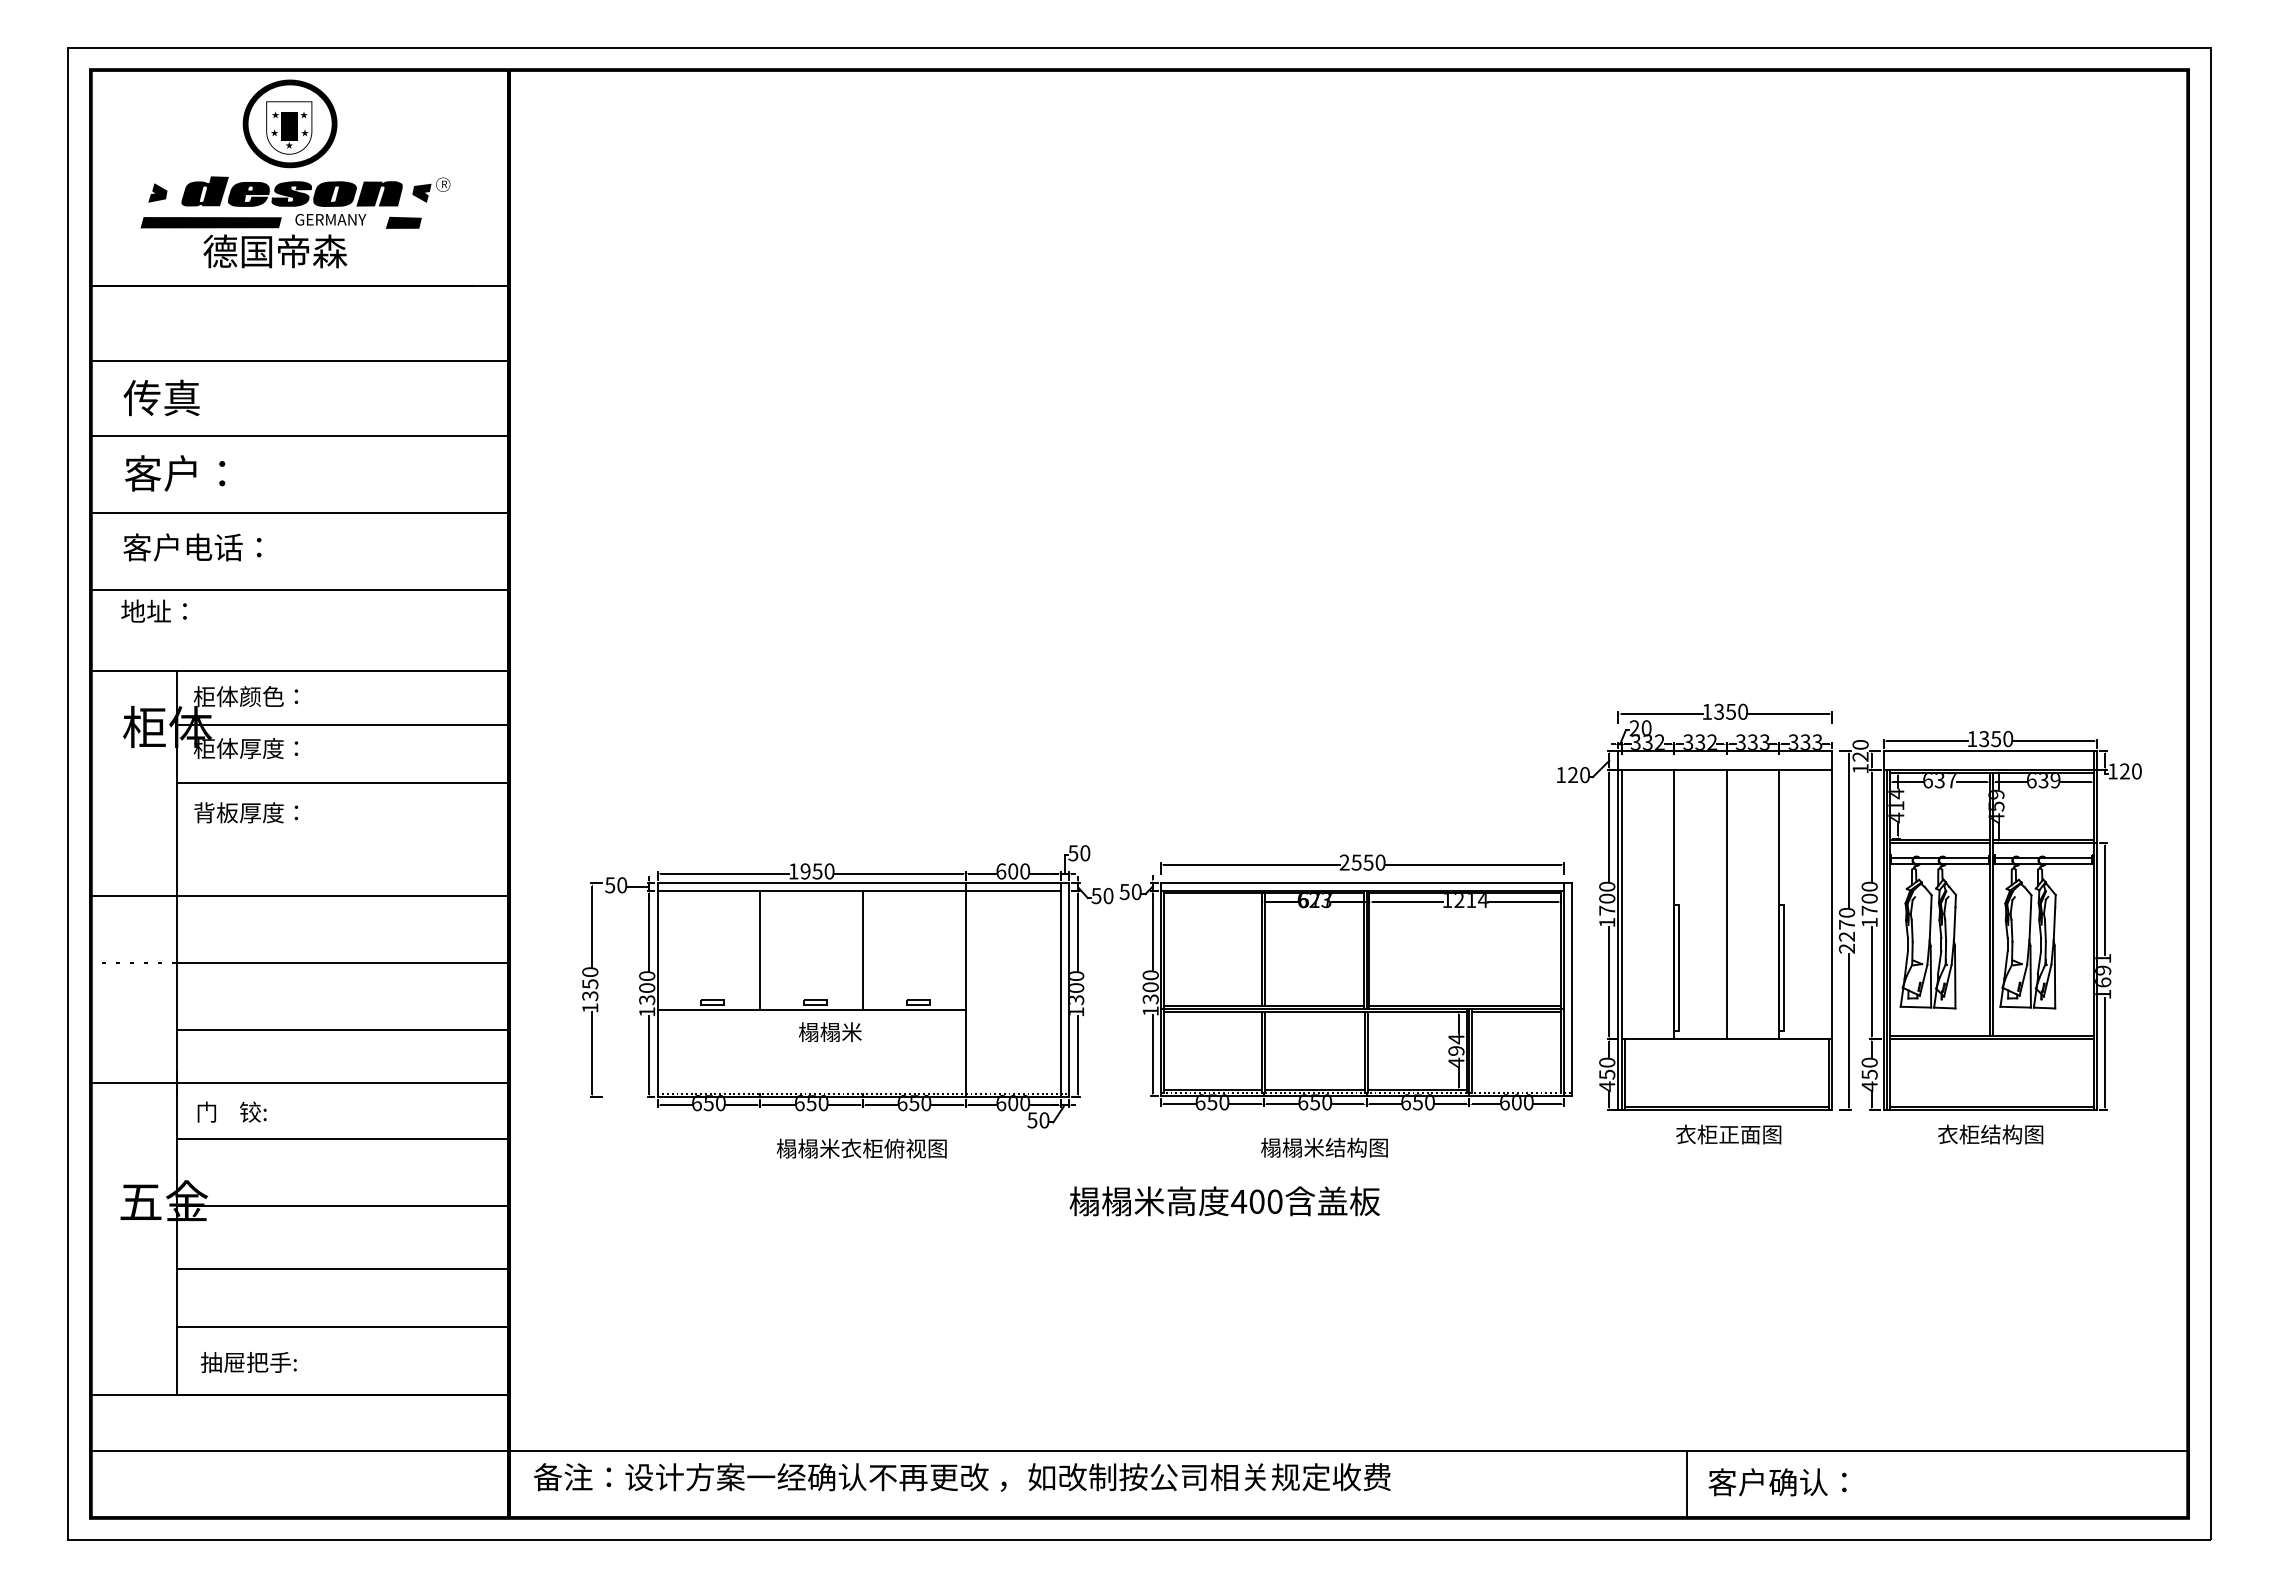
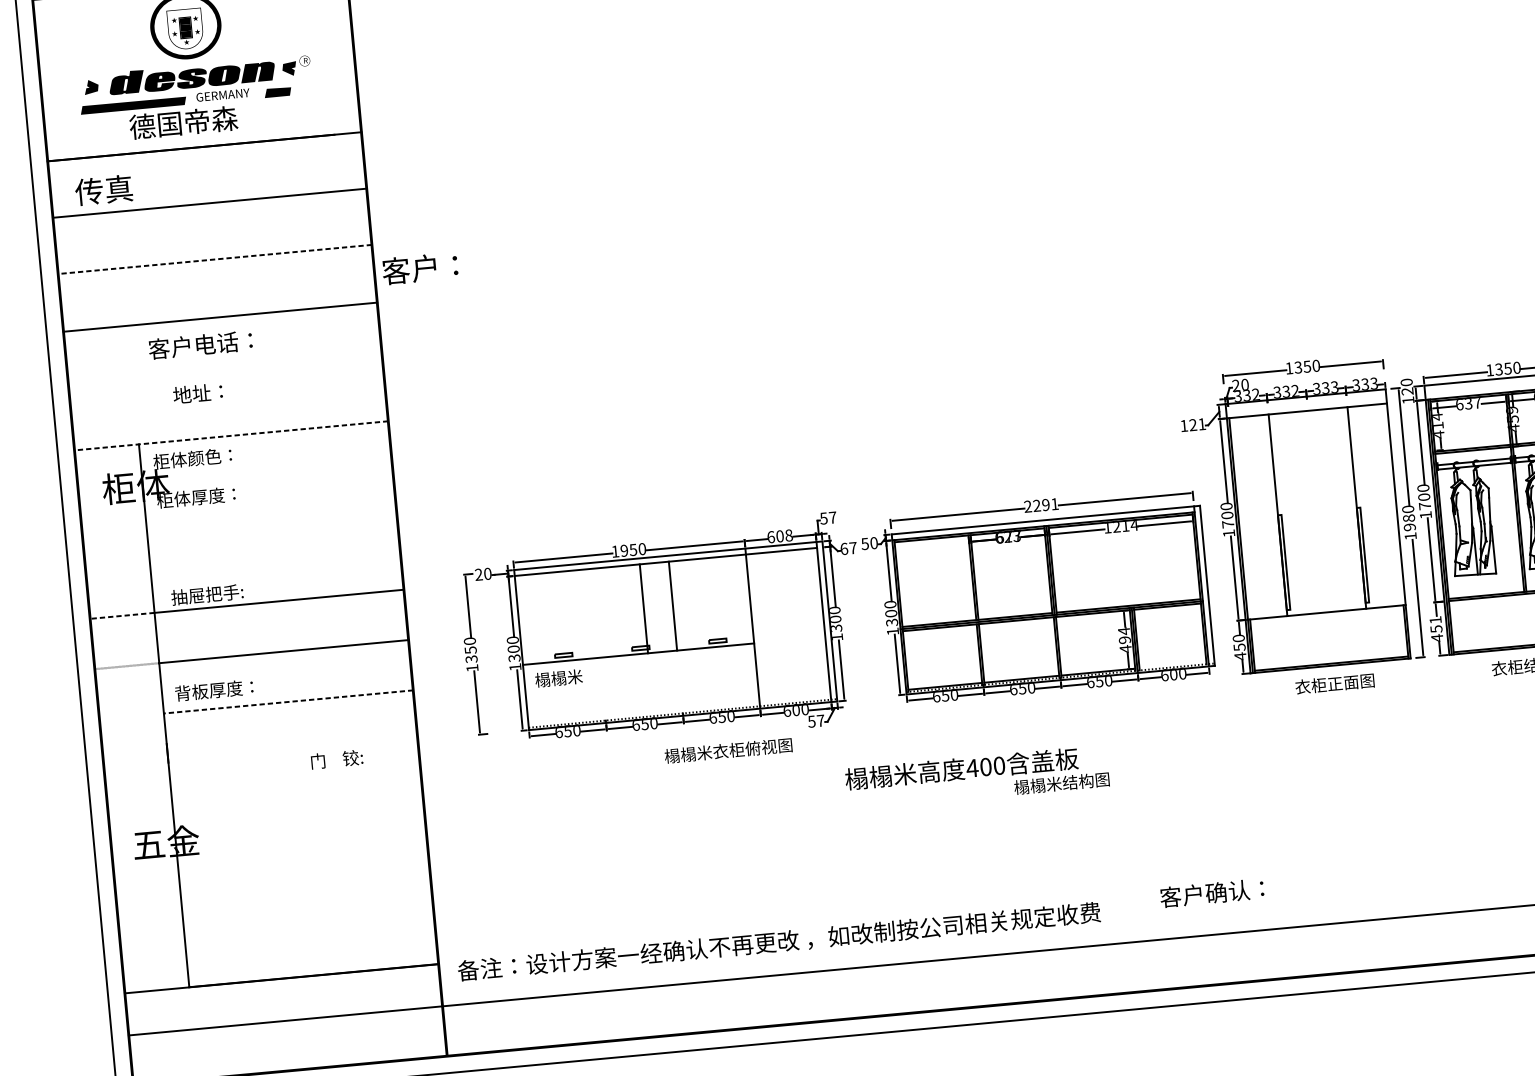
text: (161, 397) -> (103, 189), moved
line: (300, 436) -> (215, 259), solid -> dashed
text: (175, 473) -> (420, 268), moved
text: (192, 547) -> (200, 345), moved
line: (299, 590) -> (225, 375), removed
text: (153, 610) -> (197, 393), moved
line: (299, 671) -> (230, 436), solid -> dashed
line: (342, 725) -> (266, 473), removed
text: (1584, 775) -> (1201, 424), 120 -> 121
line: (342, 783) -> (271, 517), removed
text: (246, 812) -> (214, 690), moved
text: (1085, 853) -> (833, 517), 50 -> 57
text: (1368, 862) -> (1045, 504), 2550 -> 2291
text: (1025, 871) -> (789, 535), 600 -> 608
text: (610, 885) -> (479, 574), 50 -> 20
line: (133, 895) -> (122, 615), solid -> dashed
text: (1102, 896) -> (848, 548), 50 -> 67
line: (1726, 904) -> (1317, 511), removed
text: (1846, 936) -> (1409, 527), 2270 -> 1980
line: (760, 950) -> (644, 608), moved
line: (342, 1030) -> (288, 702), solid -> dashed
text: (829, 1031) -> (558, 677), moved
text: (1869, 1062) -> (1435, 620), 450 -> 451
line: (299, 1082) -> (259, 744), removed
text: (231, 1111) -> (336, 759), moved
text: (1044, 1120) -> (820, 720), 50 -> 57
line: (342, 1138) -> (295, 783), removed
text: (1324, 1147) -> (1061, 783), moved
text: (861, 1148) -> (728, 750), moved
line: (342, 1205) -> (300, 833), removed
line: (342, 1269) -> (304, 881), removed
line: (342, 1327) -> (308, 924), removed
text: (248, 1362) -> (207, 594), moved
text: (962, 1477) -> (779, 941), moved
text: (1777, 1482) -> (1212, 893), moved
line: (1686, 1484) -> (1327, 949), removed

